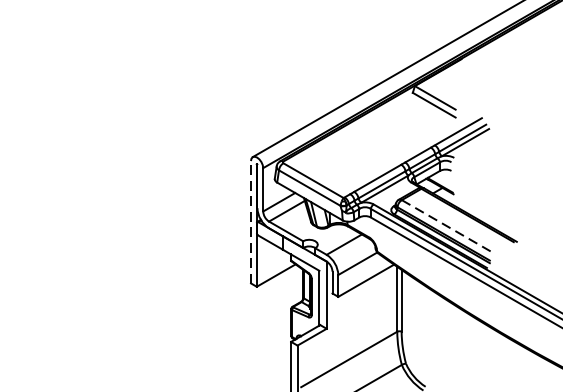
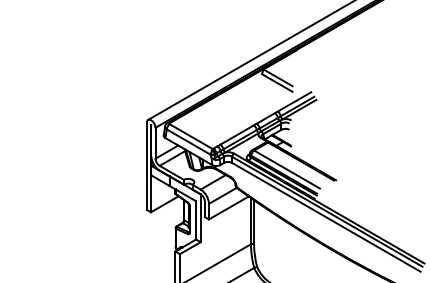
line: (250, 222) -> (146, 166), dashed -> solid
line: (448, 226) -> (287, 169), dashed -> solid

